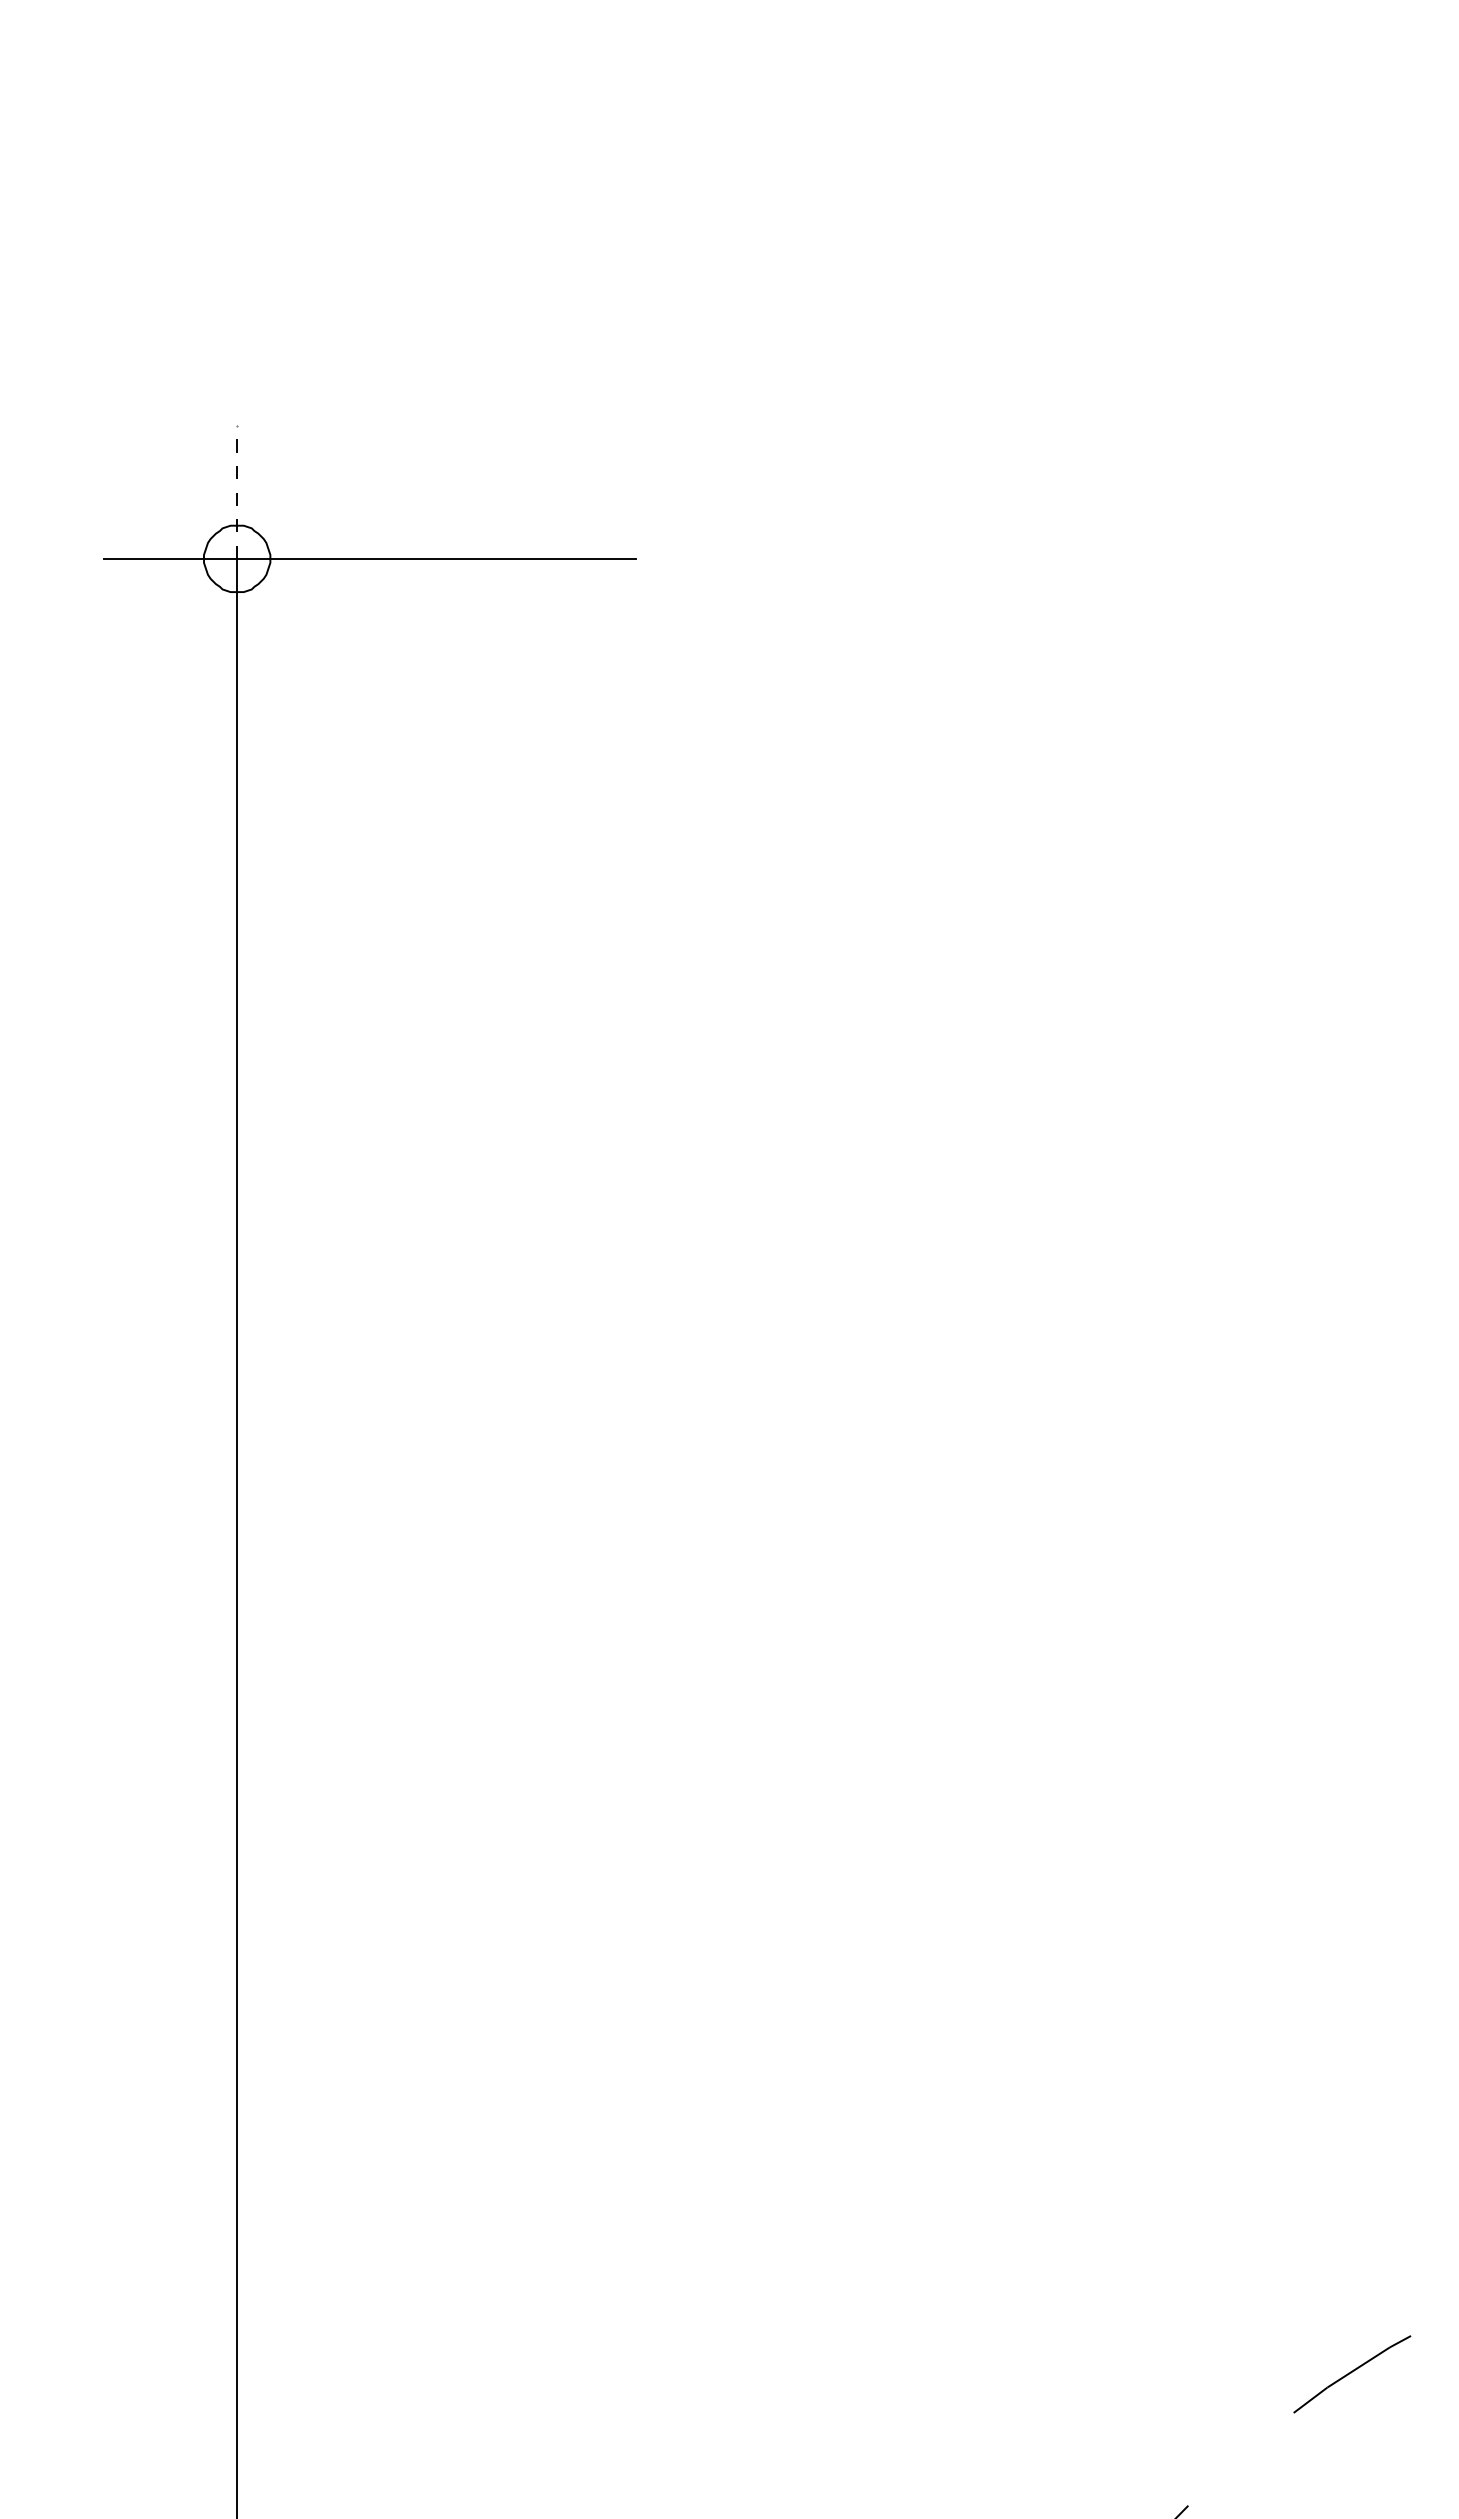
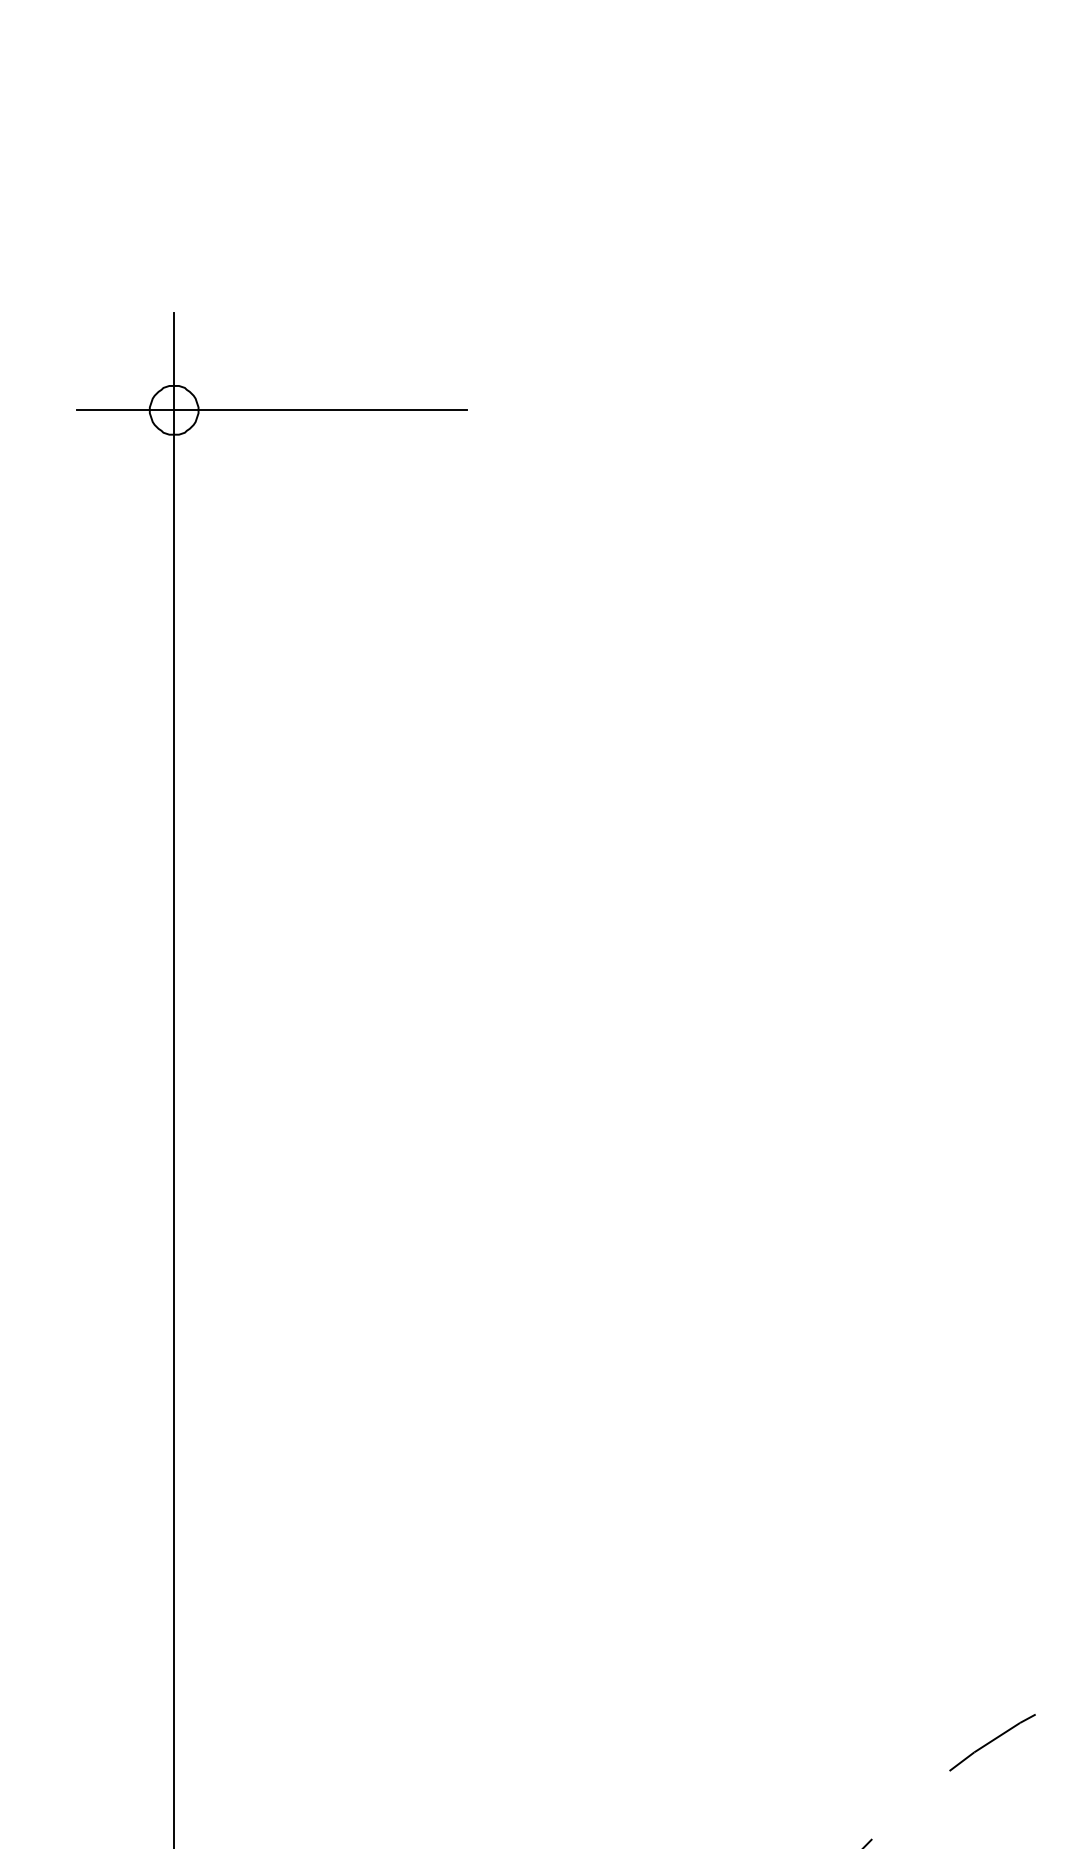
line: (237, 492) -> (174, 361), dashed -> solid

